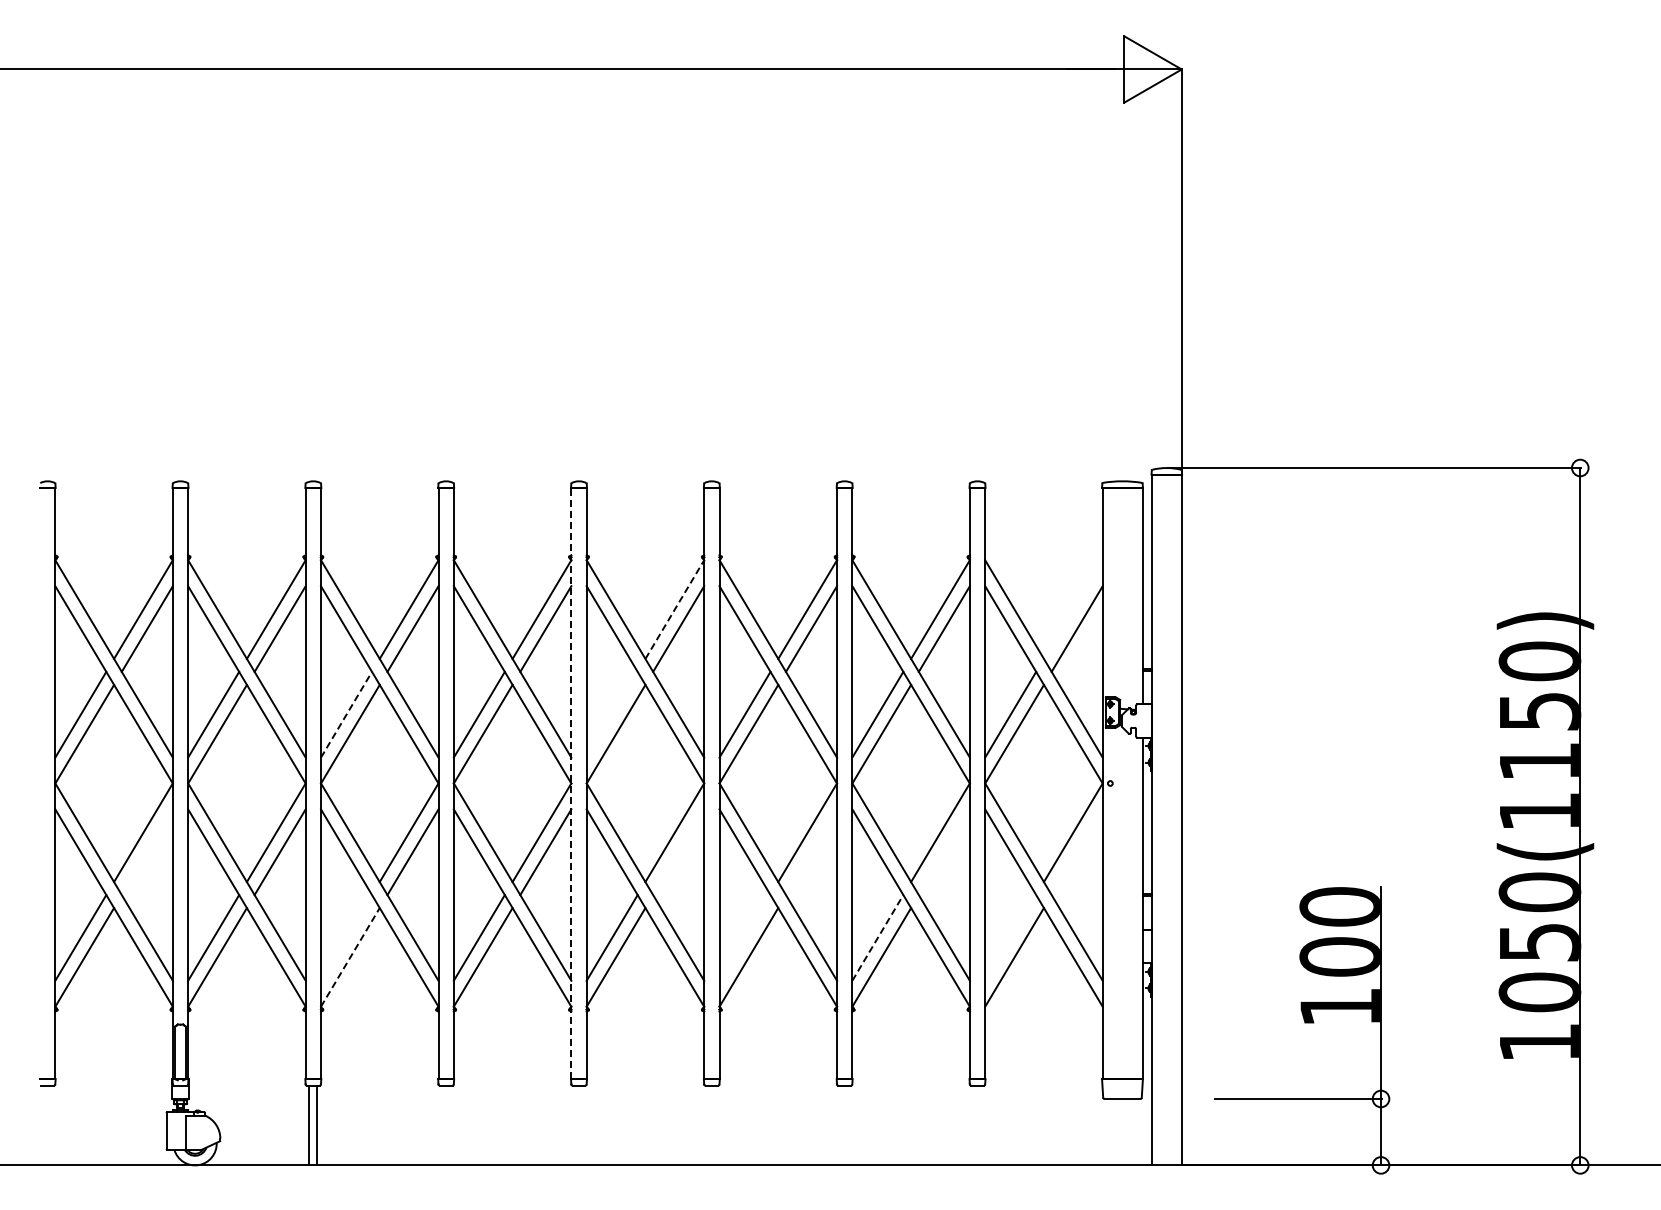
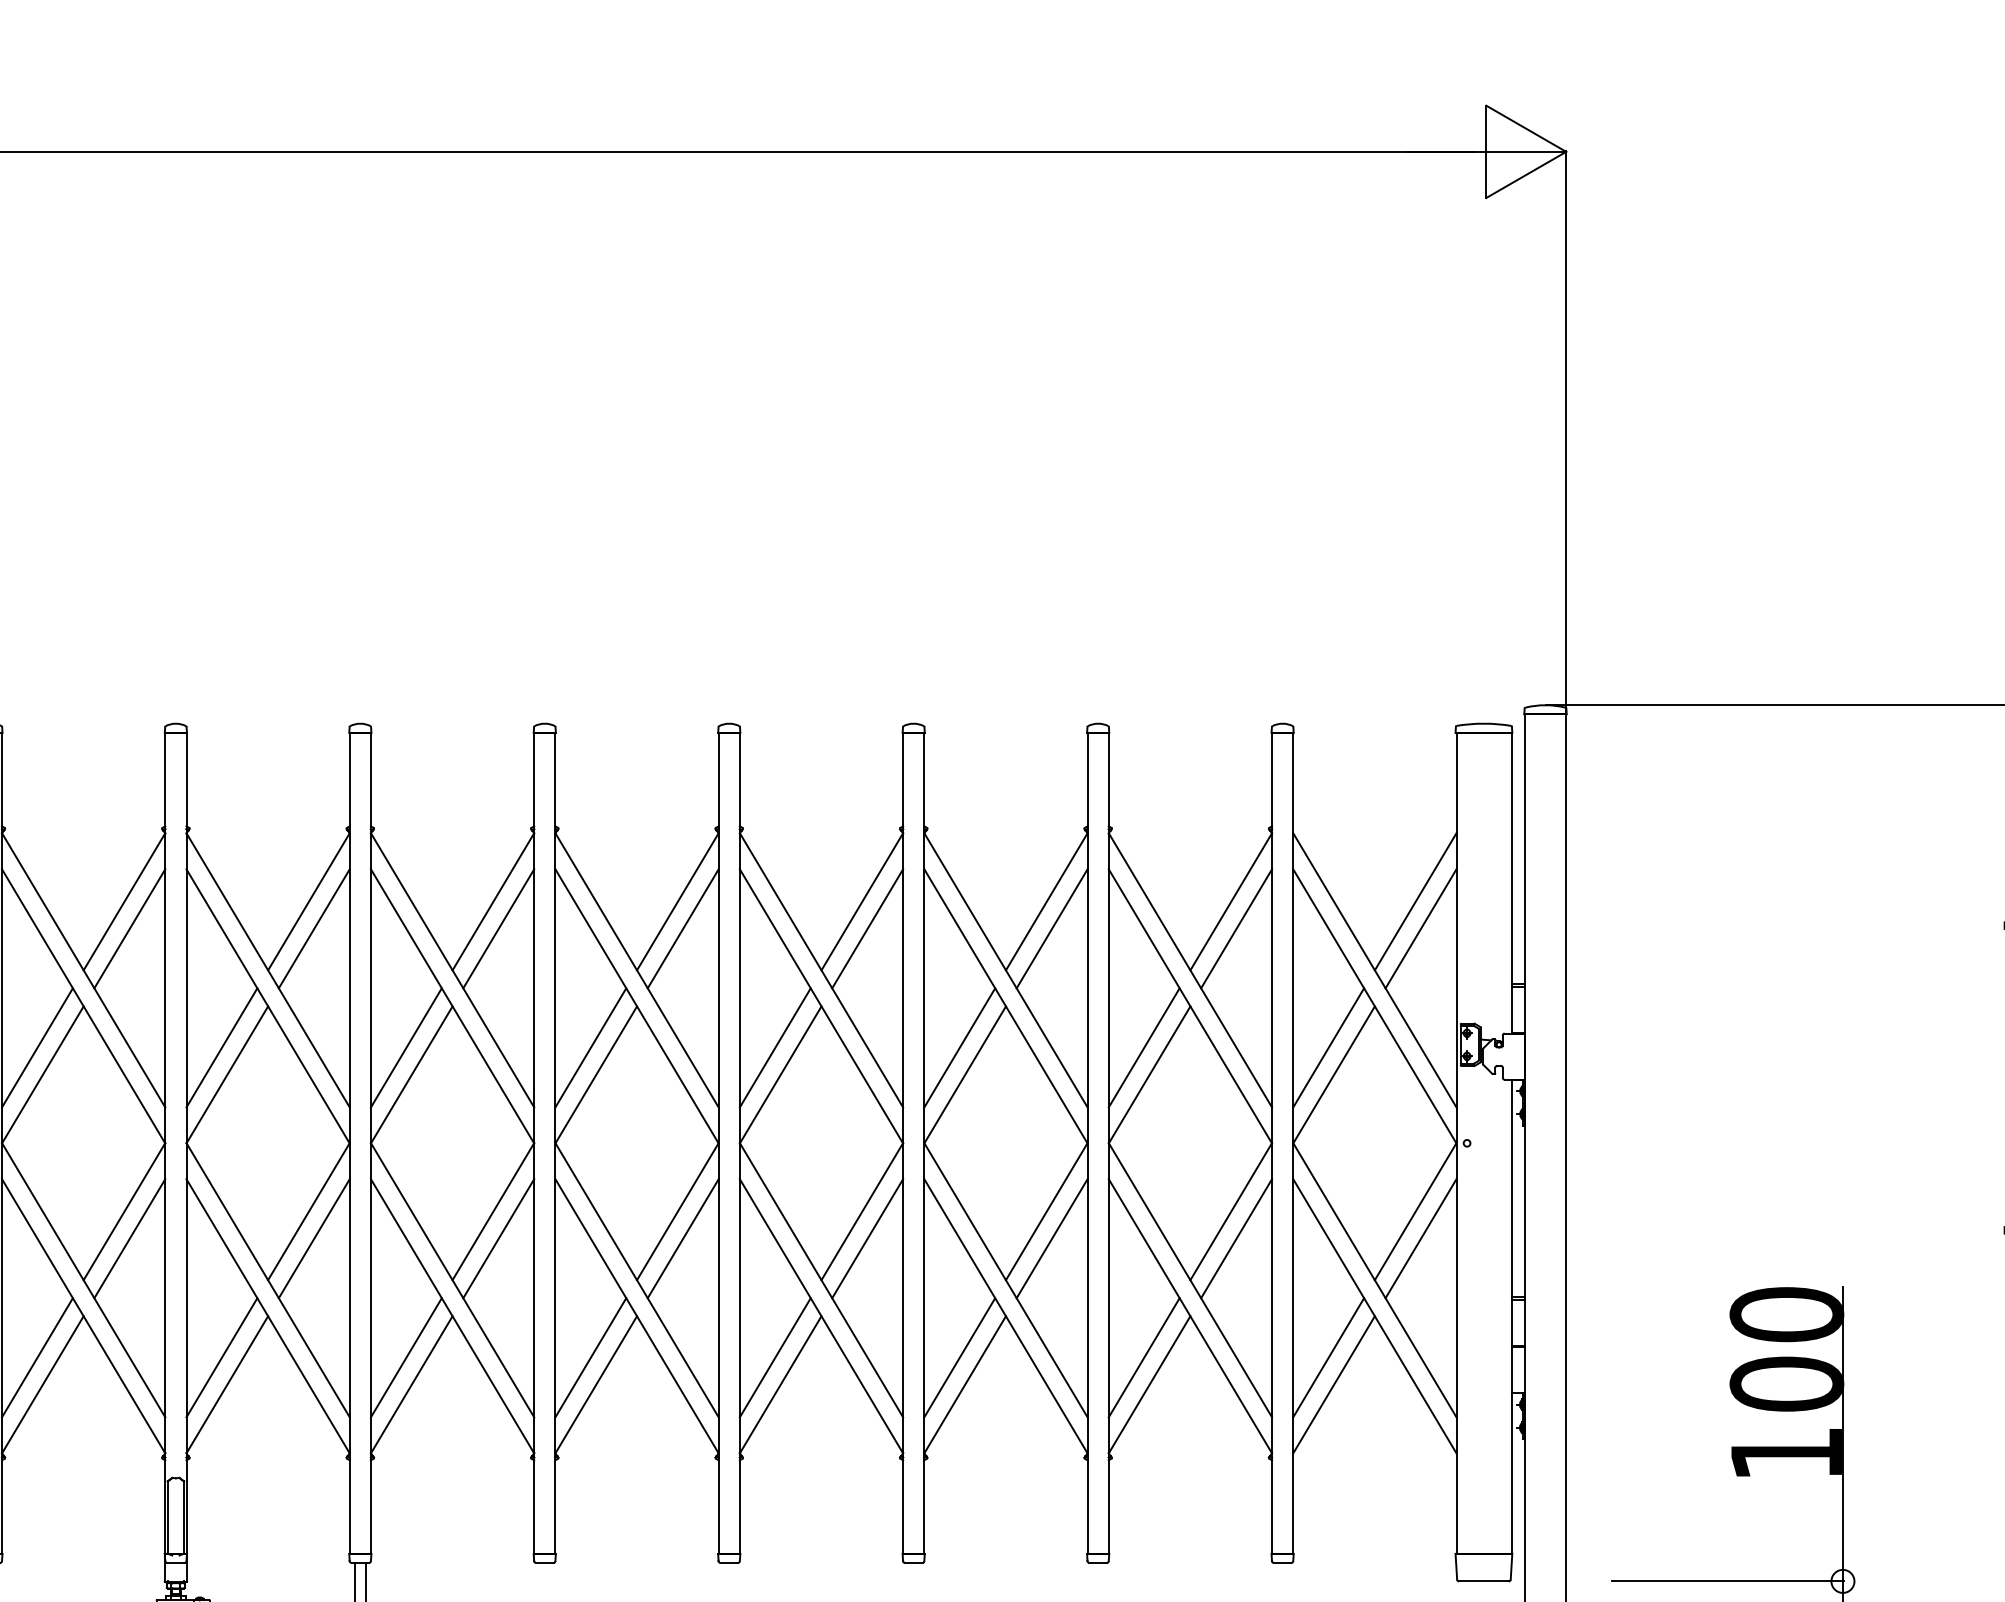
line: (675, 609) -> (863, 901), dashed -> solid
line: (1072, 609) -> (1414, 901), added
line: (346, 714) -> (406, 1047), dashed -> solid
line: (611, 714) -> (774, 1047), added
line: (571, 783) -> (718, 1143), dashed -> solid
line: (146, 852) -> (128, 1239), added
line: (678, 852) -> (867, 1239), added
line: (811, 852) -> (1052, 1239), added
line: (943, 852) -> (1235, 1239), added
line: (1076, 852) -> (1420, 1239), added
line: (346, 937) -> (406, 1357), added
line: (744, 937) -> (959, 1357), added
line: (877, 937) -> (1143, 1357), dashed -> solid
line: (1010, 937) -> (1328, 1357), added
line: (350, 956) -> (411, 1383), dashed -> solid

